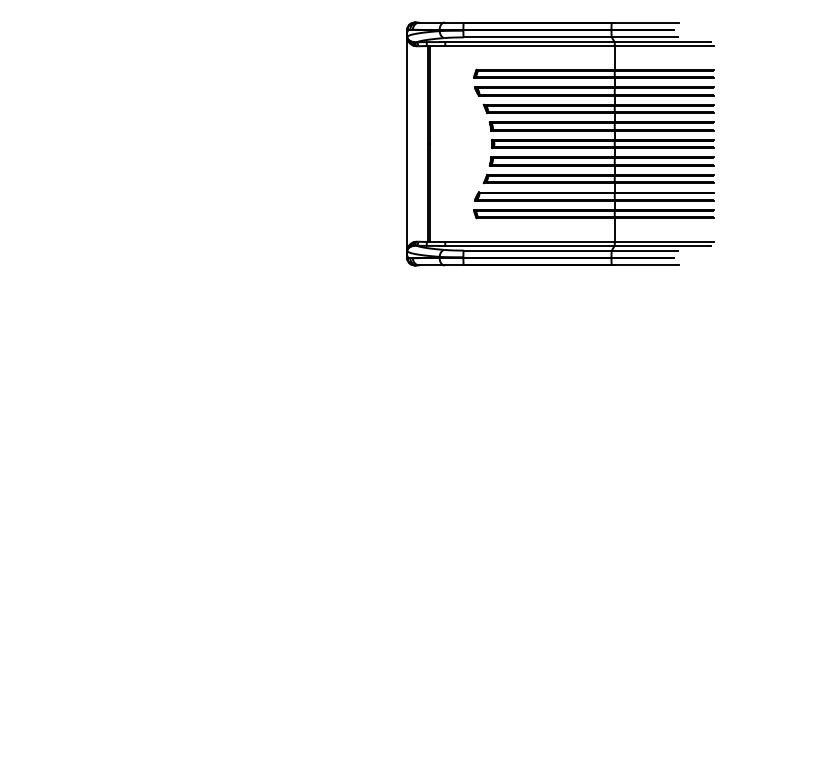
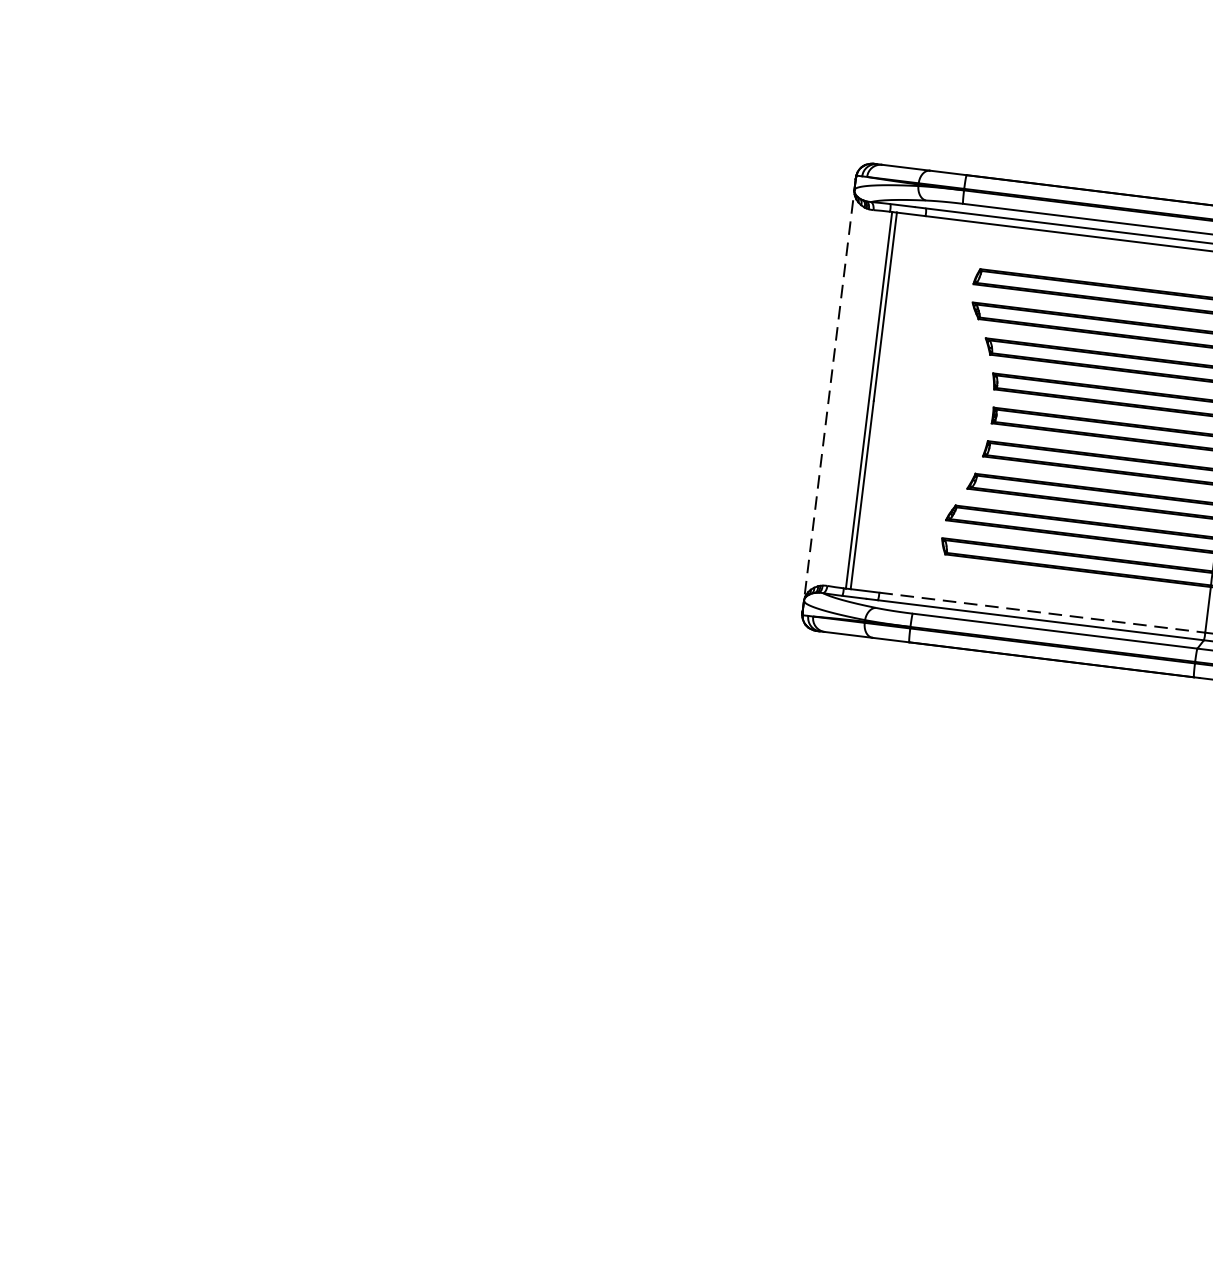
line: (407, 144) -> (829, 396), solid -> dashed
line: (530, 241) -> (1043, 611), solid -> dashed

